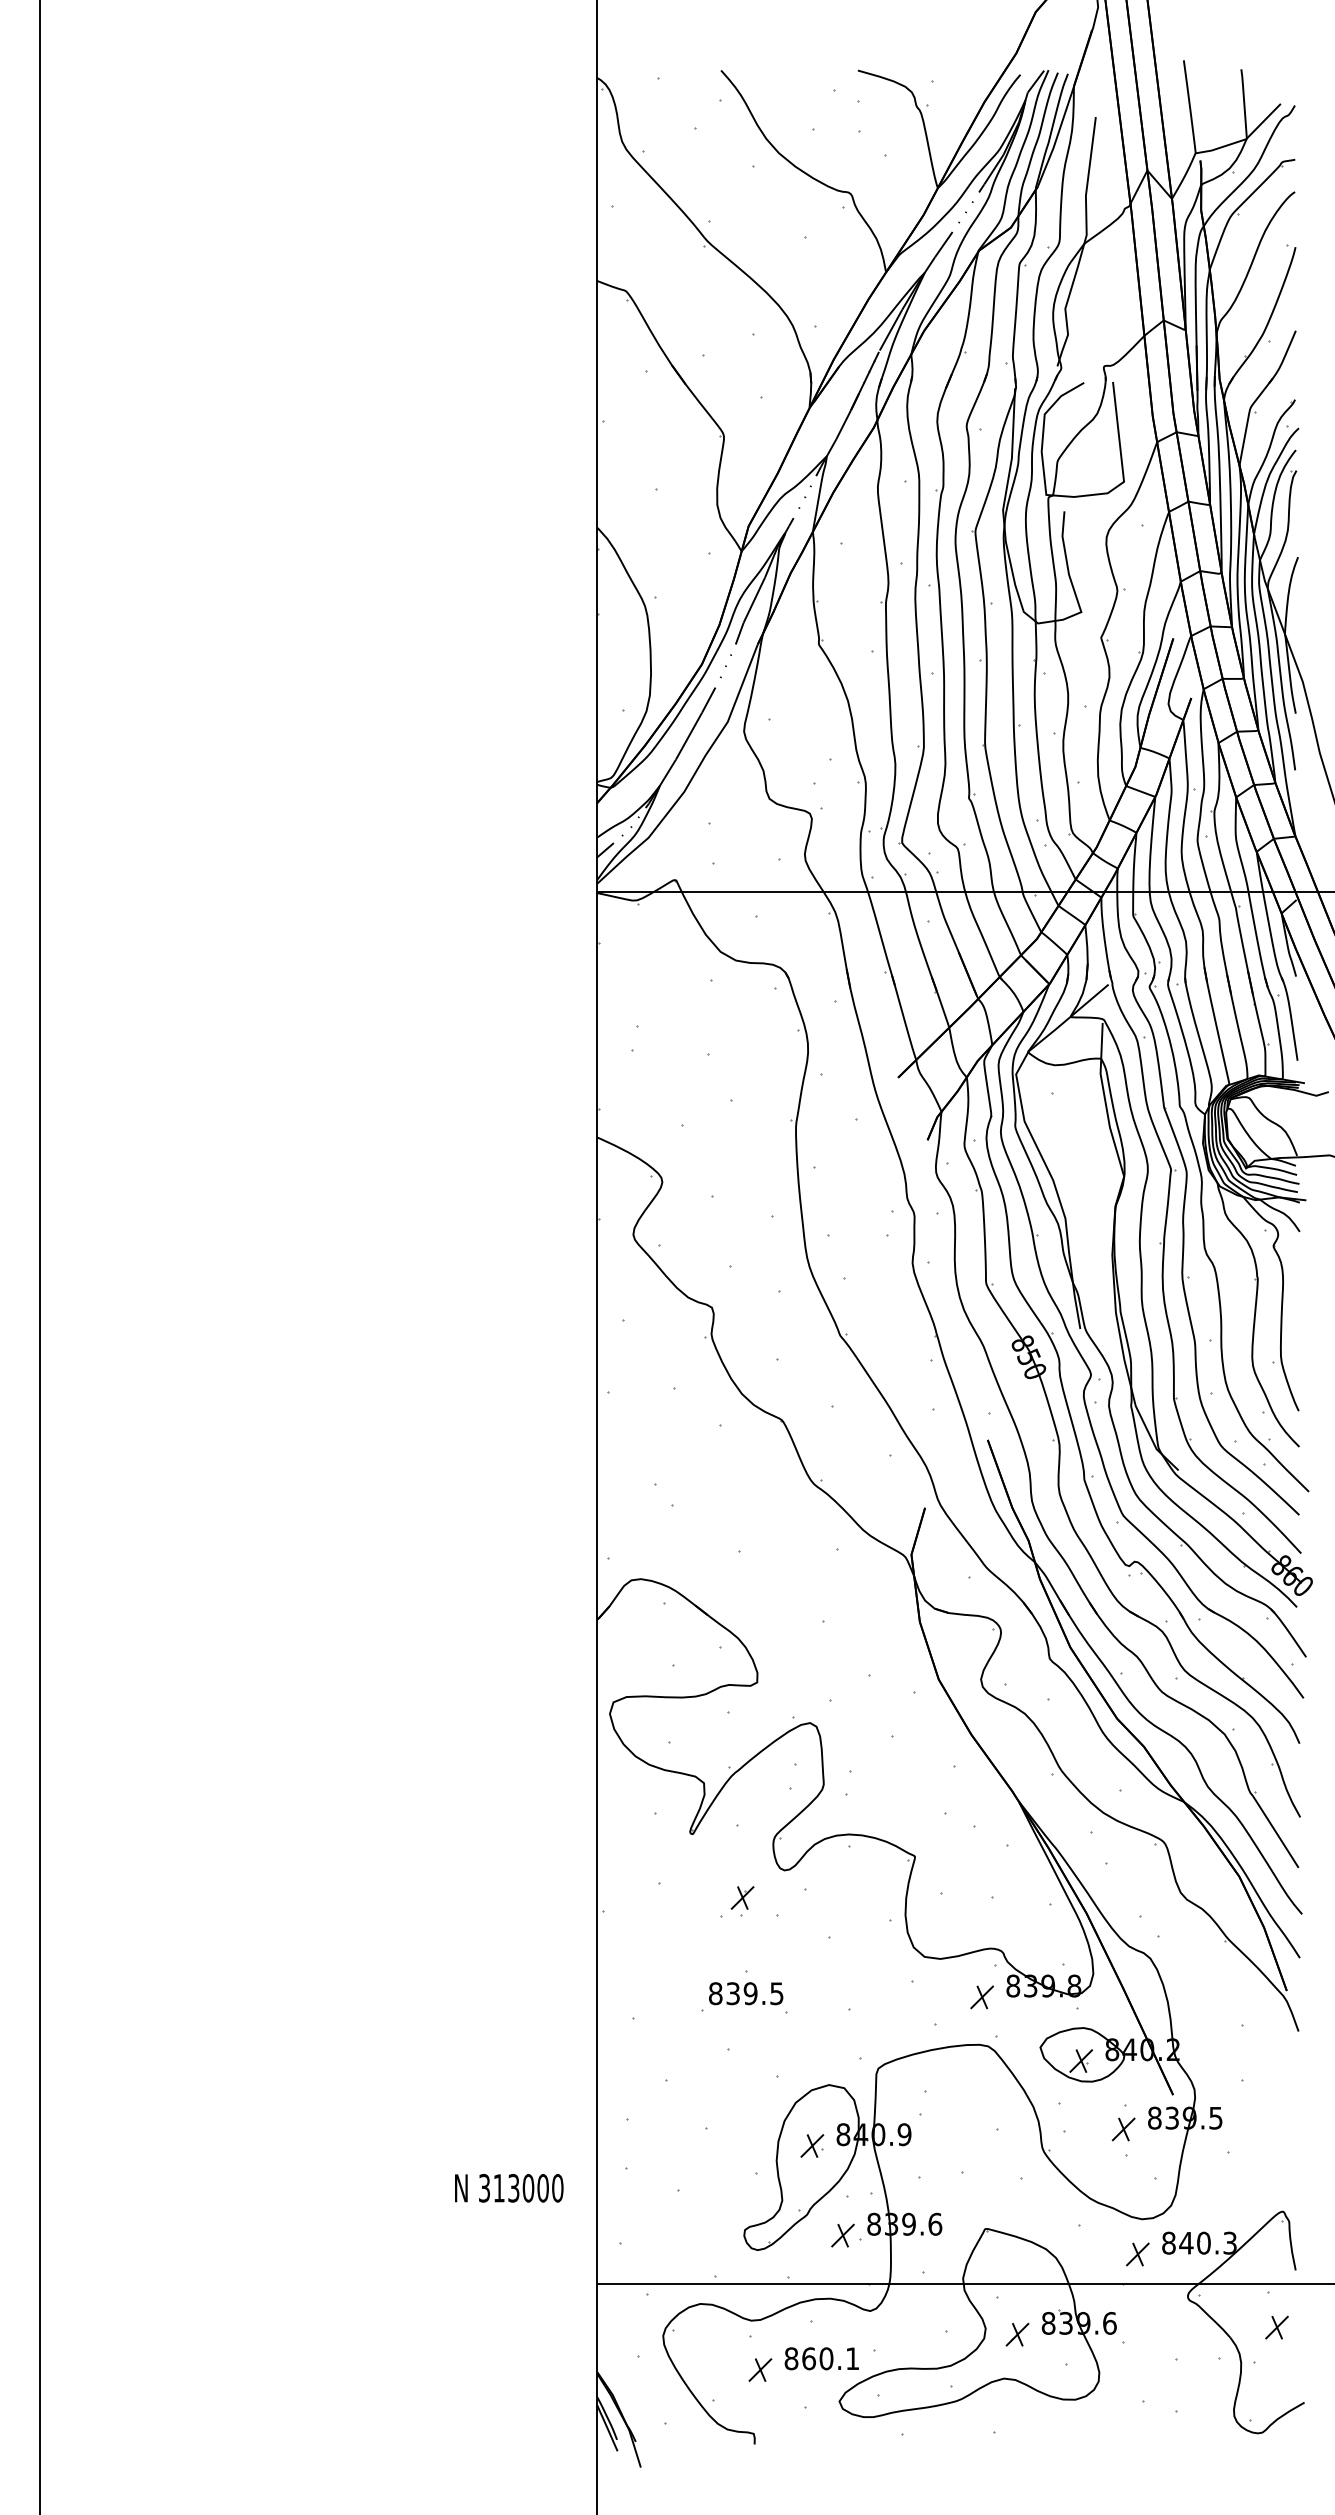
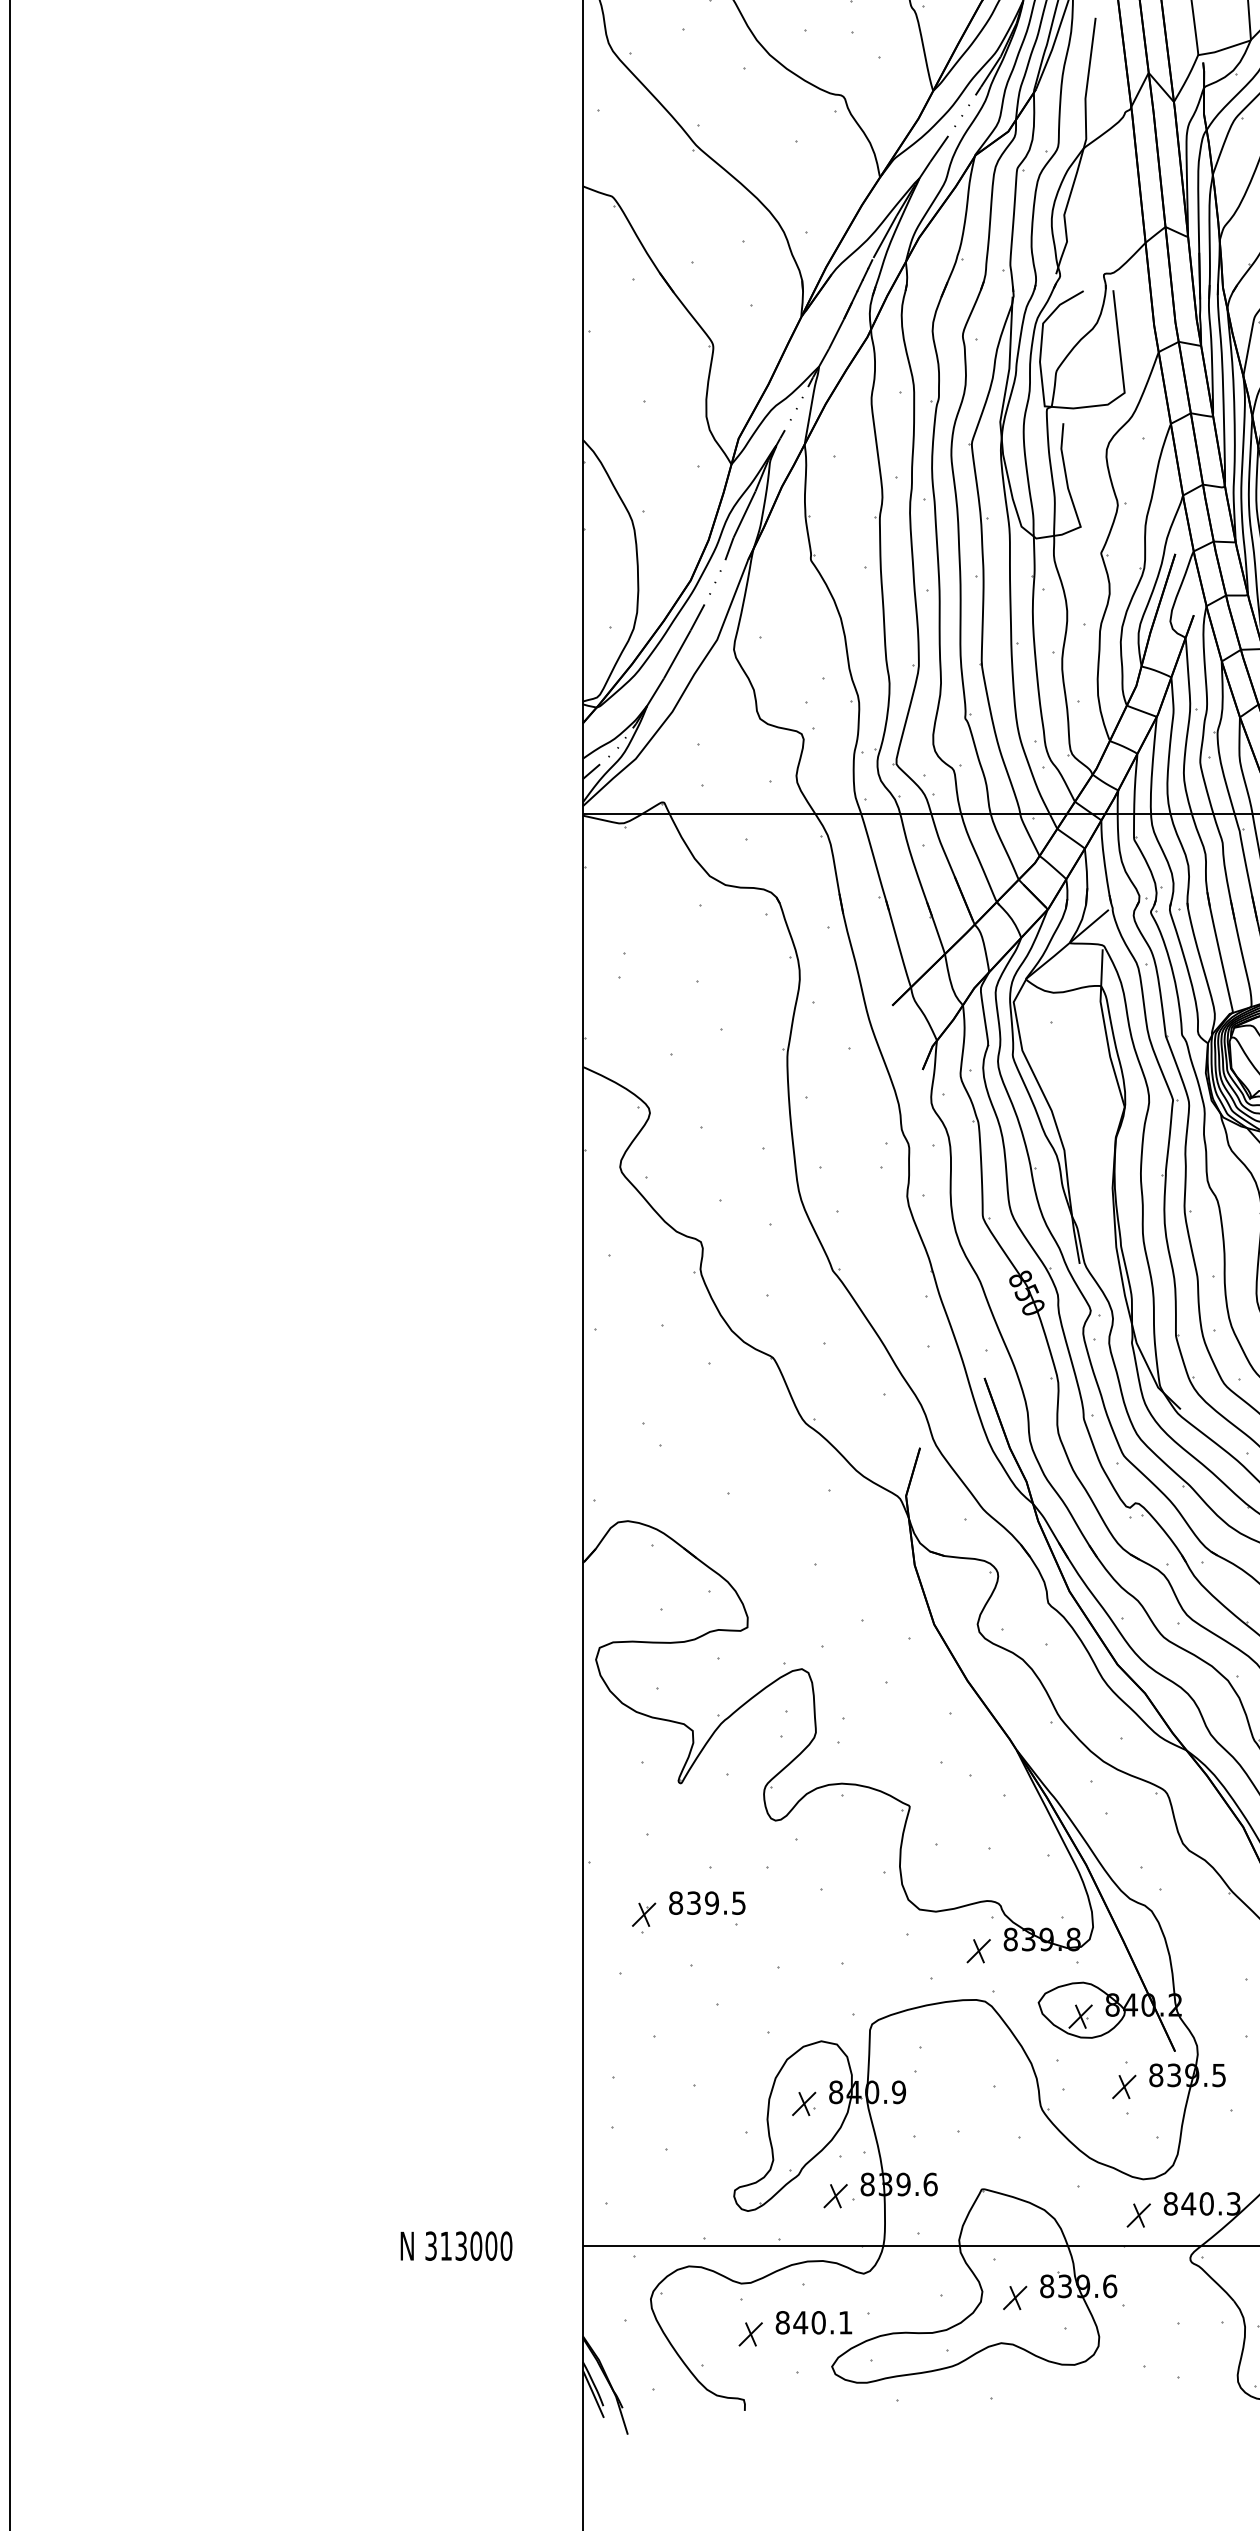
part: (742, 1901) -> (643, 1918), moved
text: (746, 1993) -> (707, 1902), moved
text: (509, 2188) -> (456, 2246), moved
text: (808, 2358) -> (800, 2322), 860.1 -> 840.1

